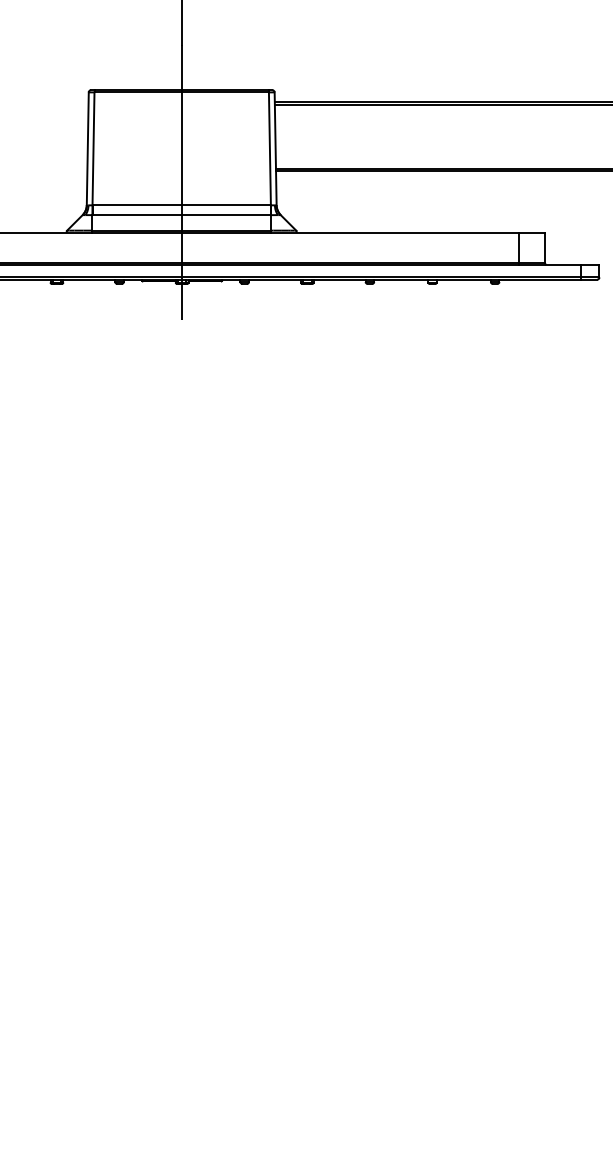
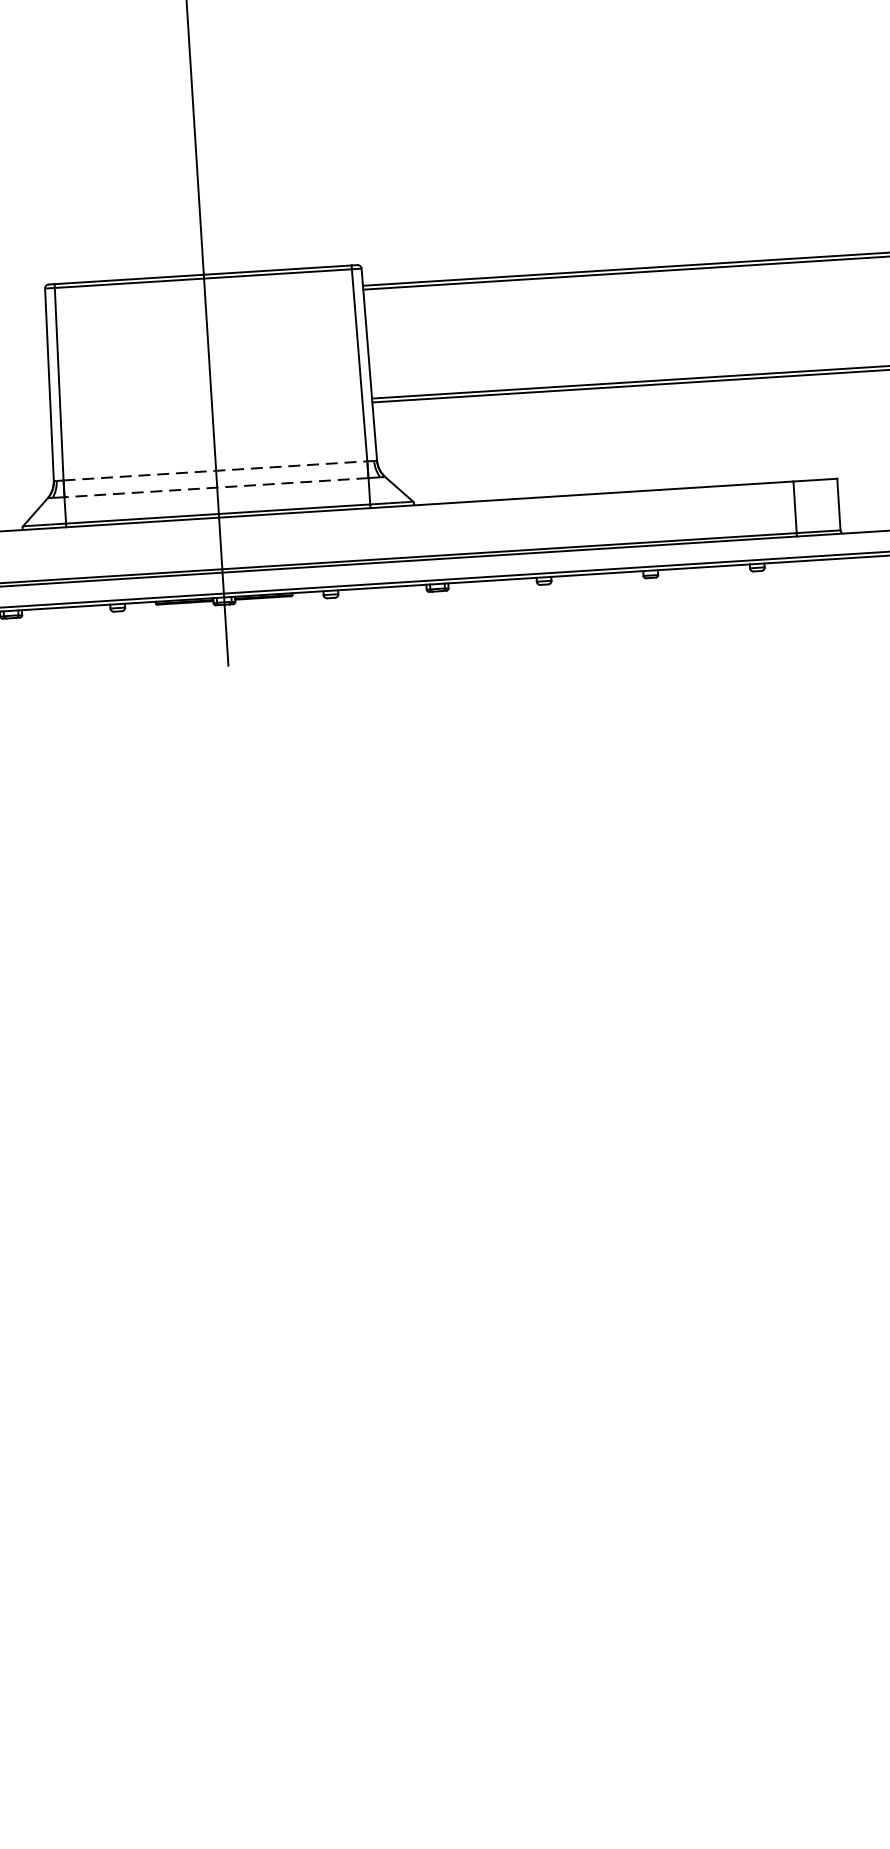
line: (182, 205) -> (216, 471), solid -> dashed
line: (181, 215) -> (216, 488), solid -> dashed

